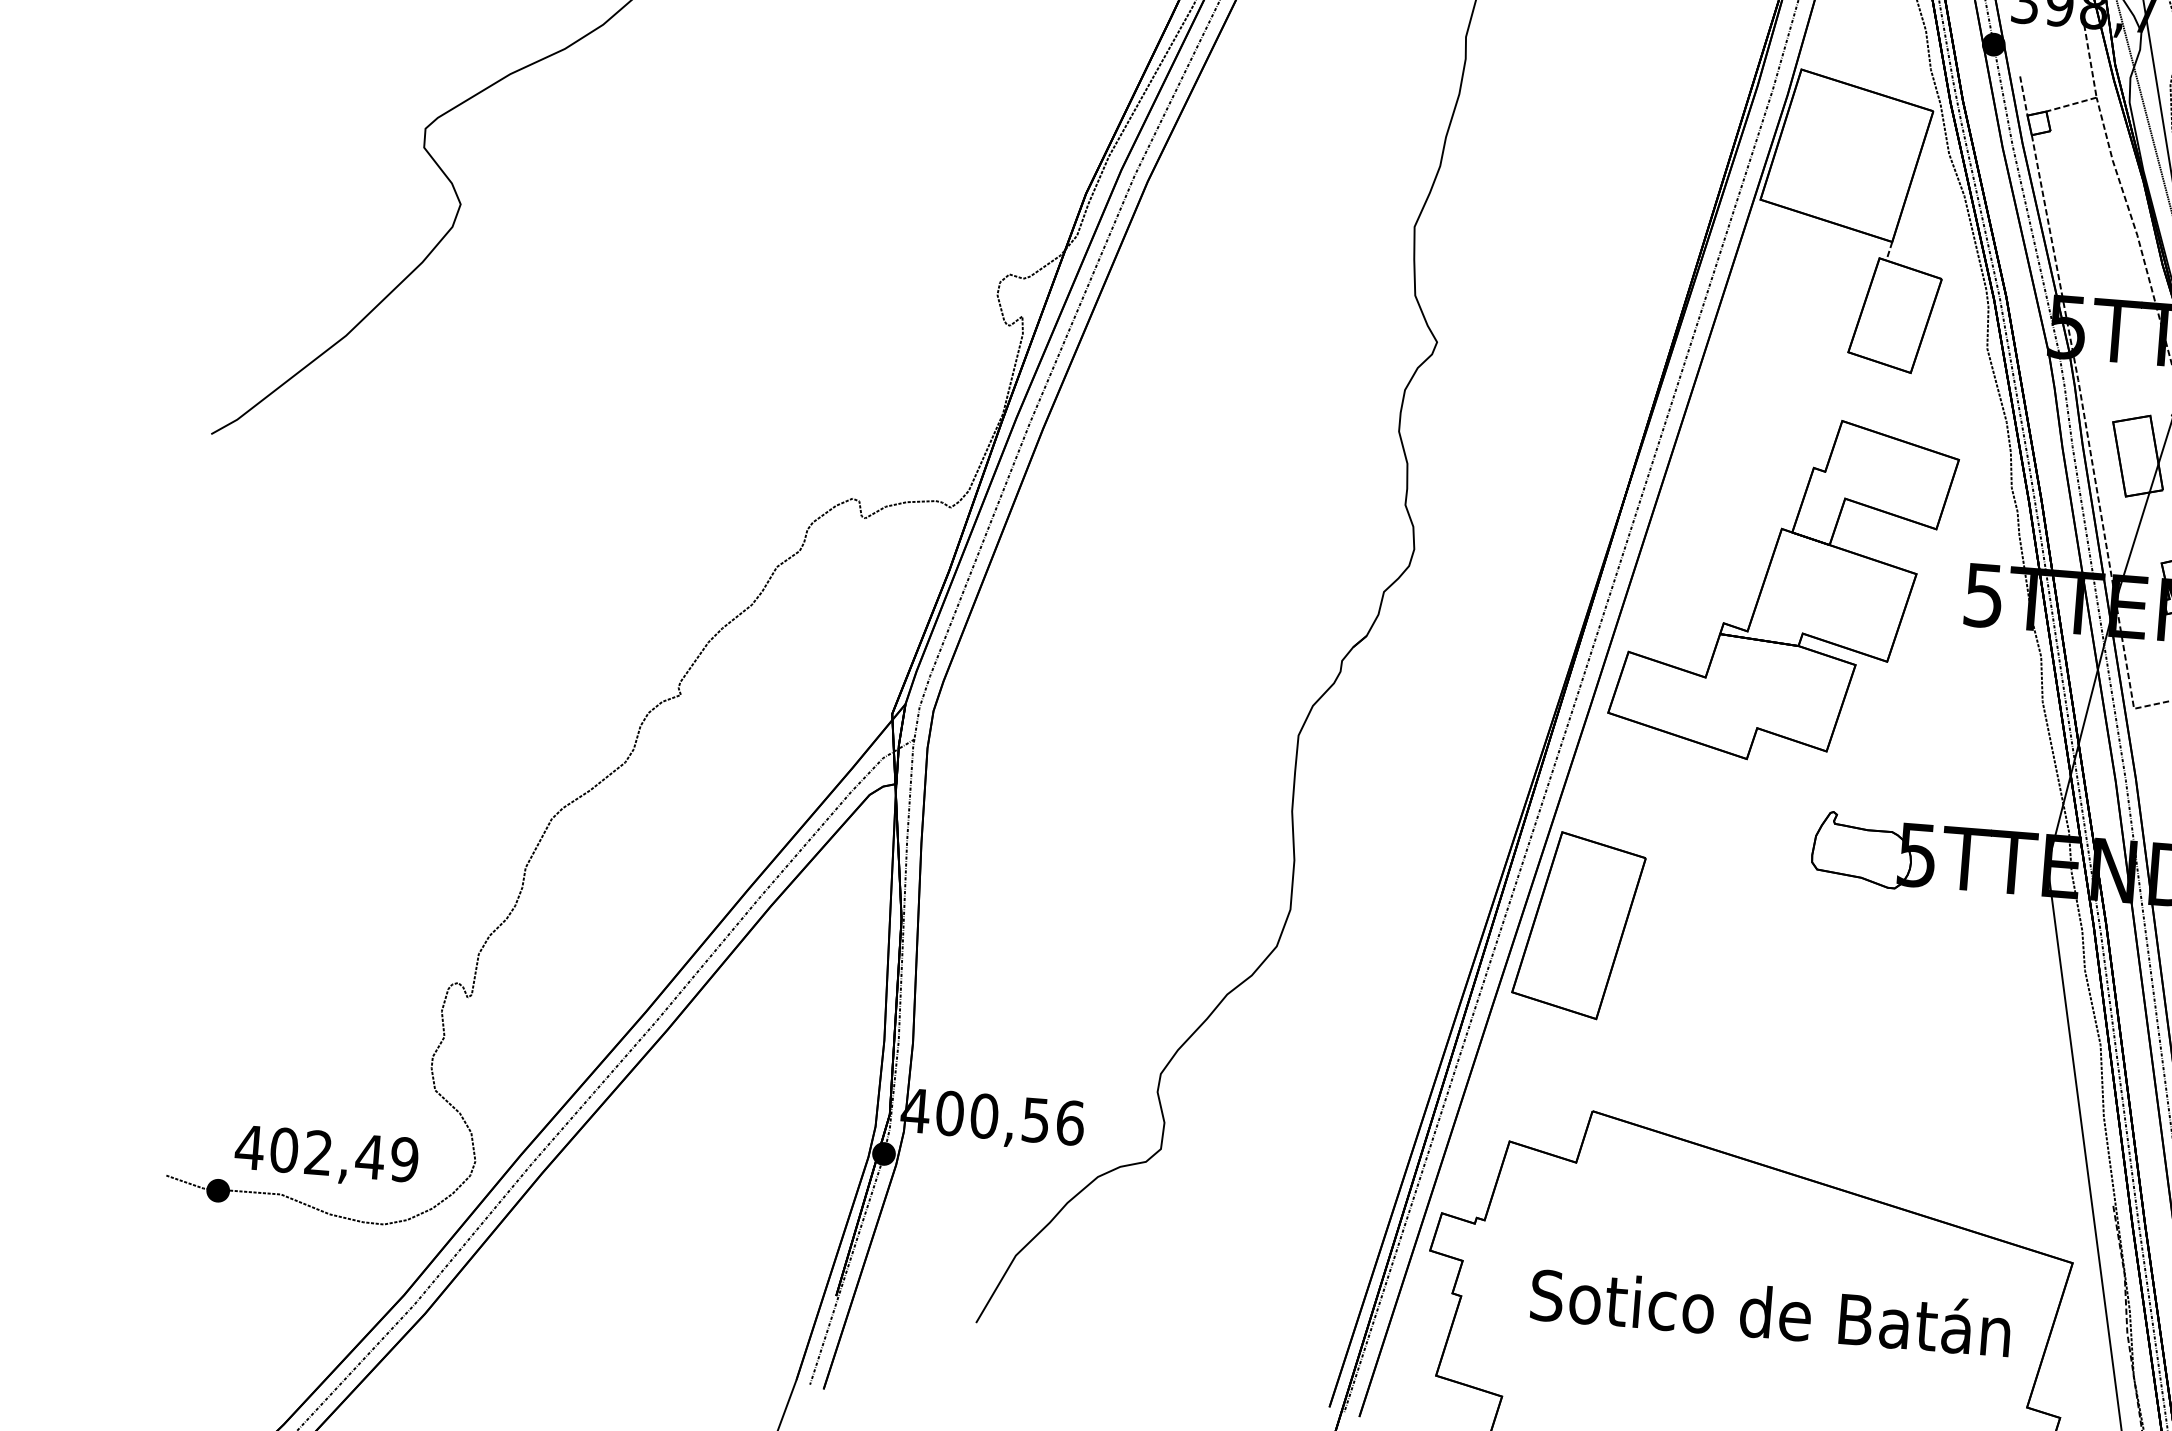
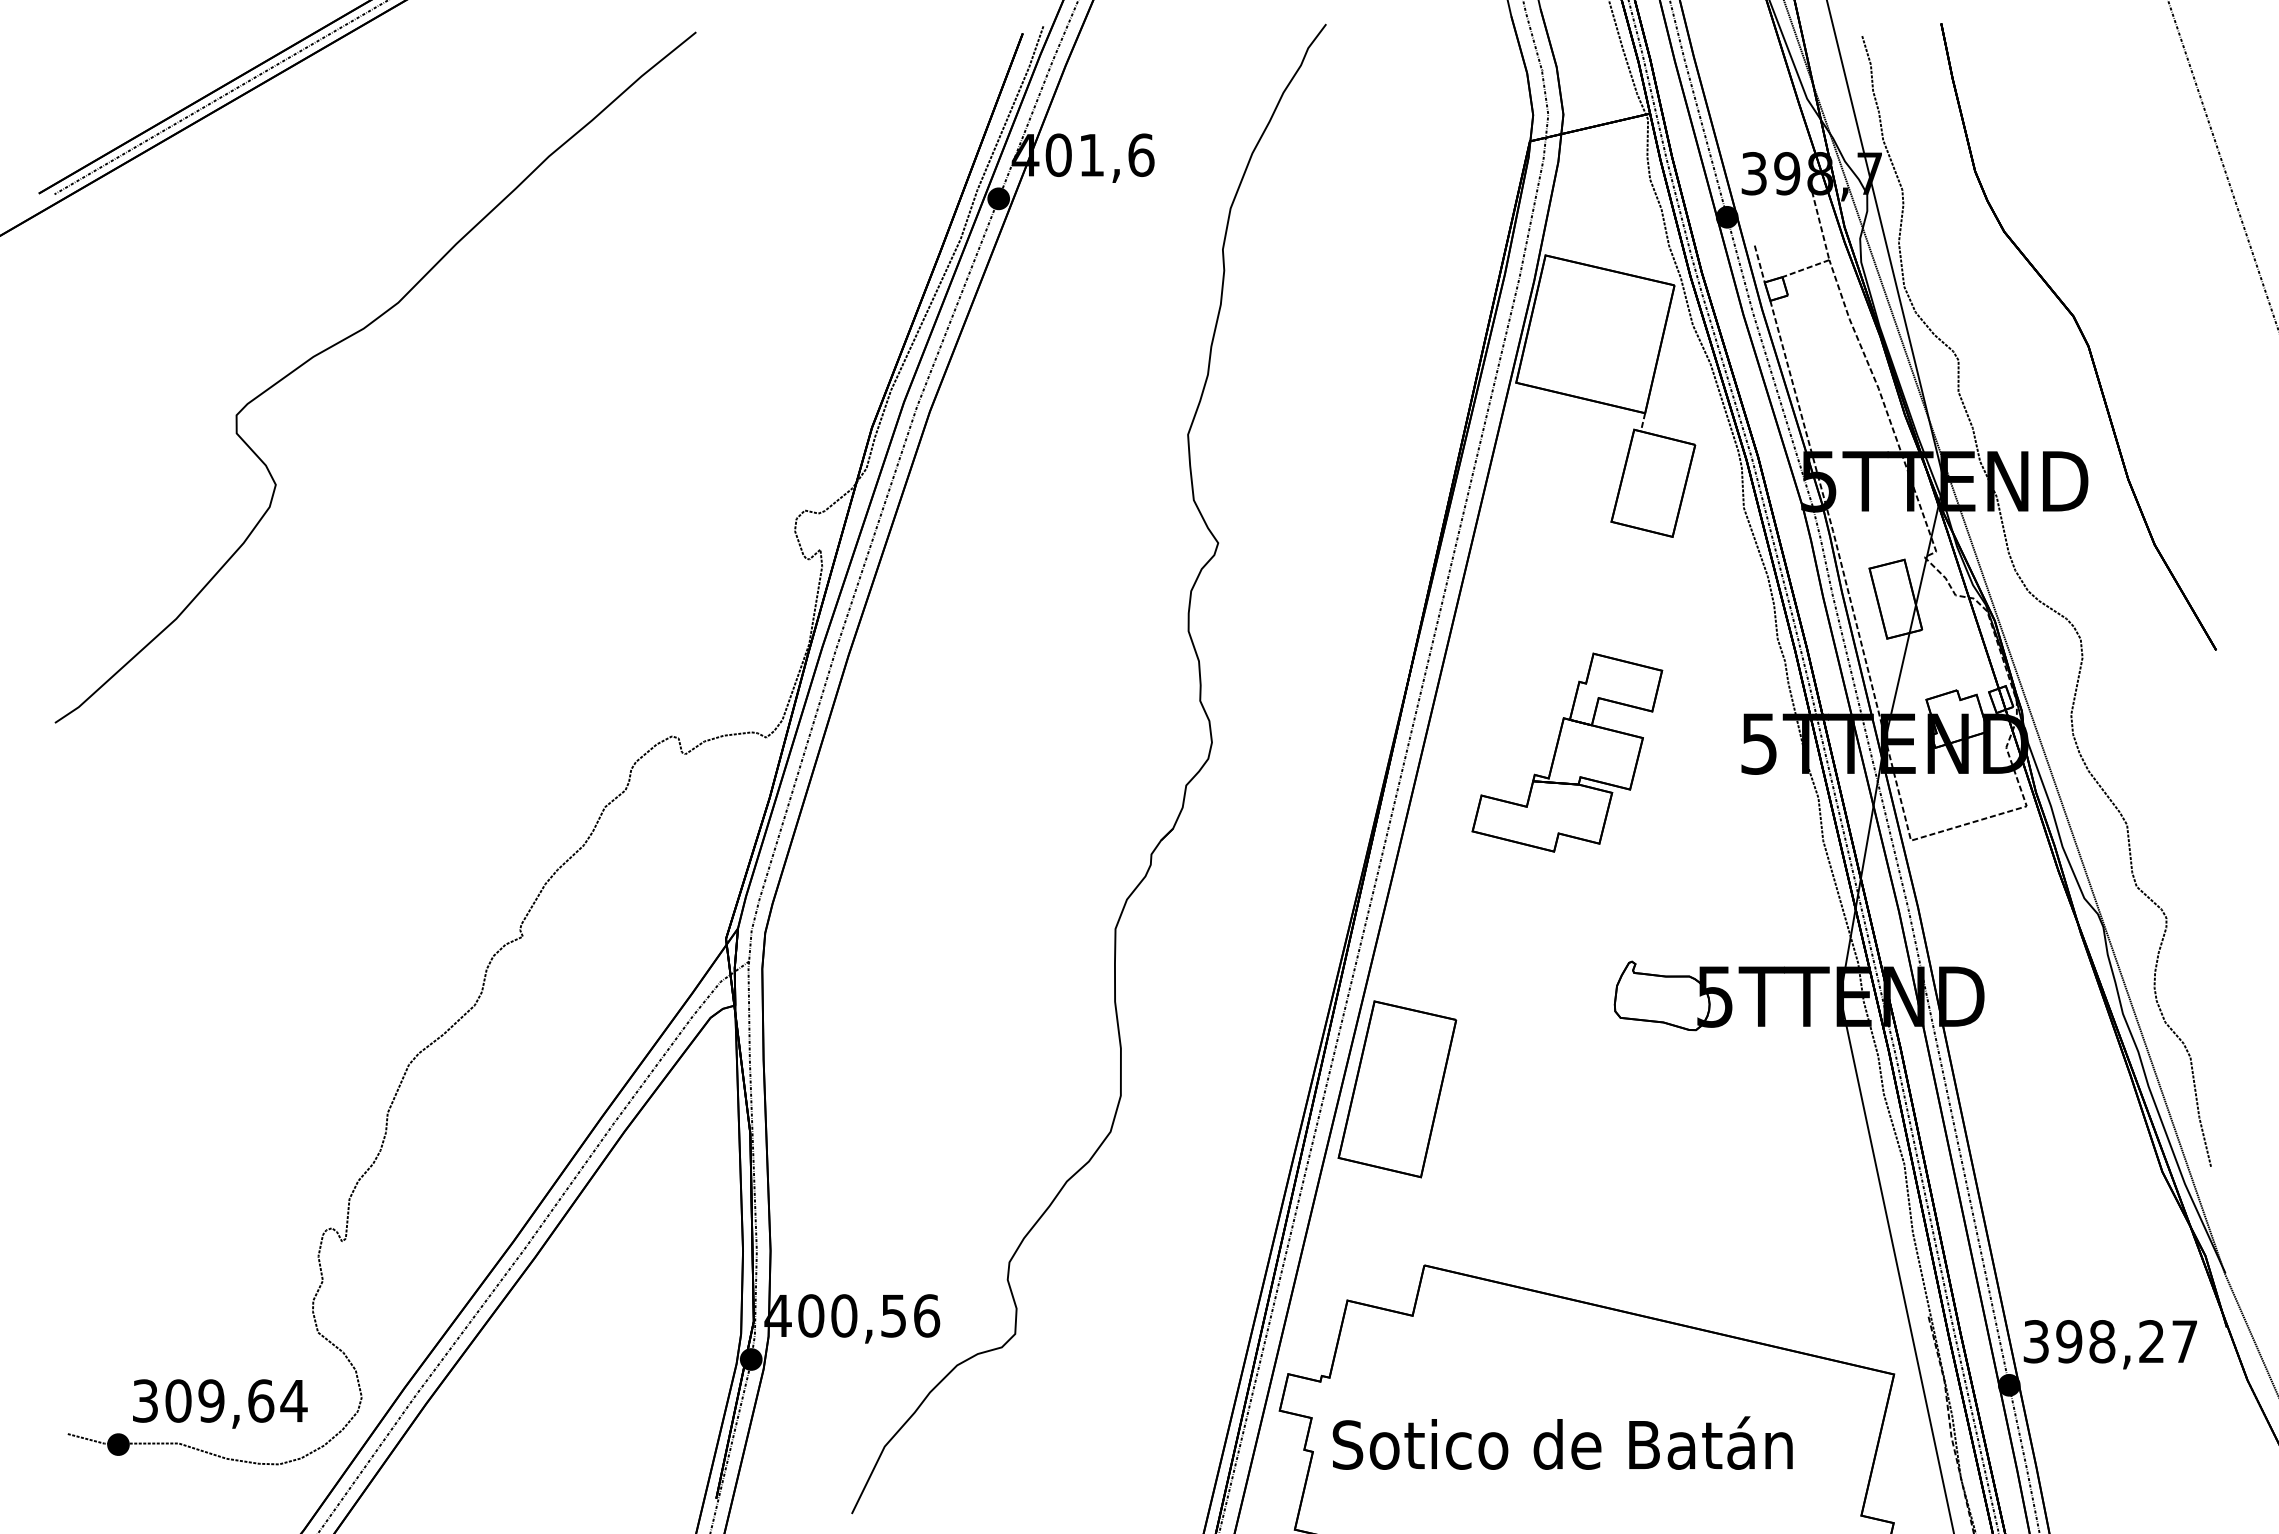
part: (1783, 588) -> (1567, 752), size x0.6
text: (327, 1153) -> (219, 1400), 402,49 -> 309,64
text: (1770, 1310) -> (1562, 1442), moved

